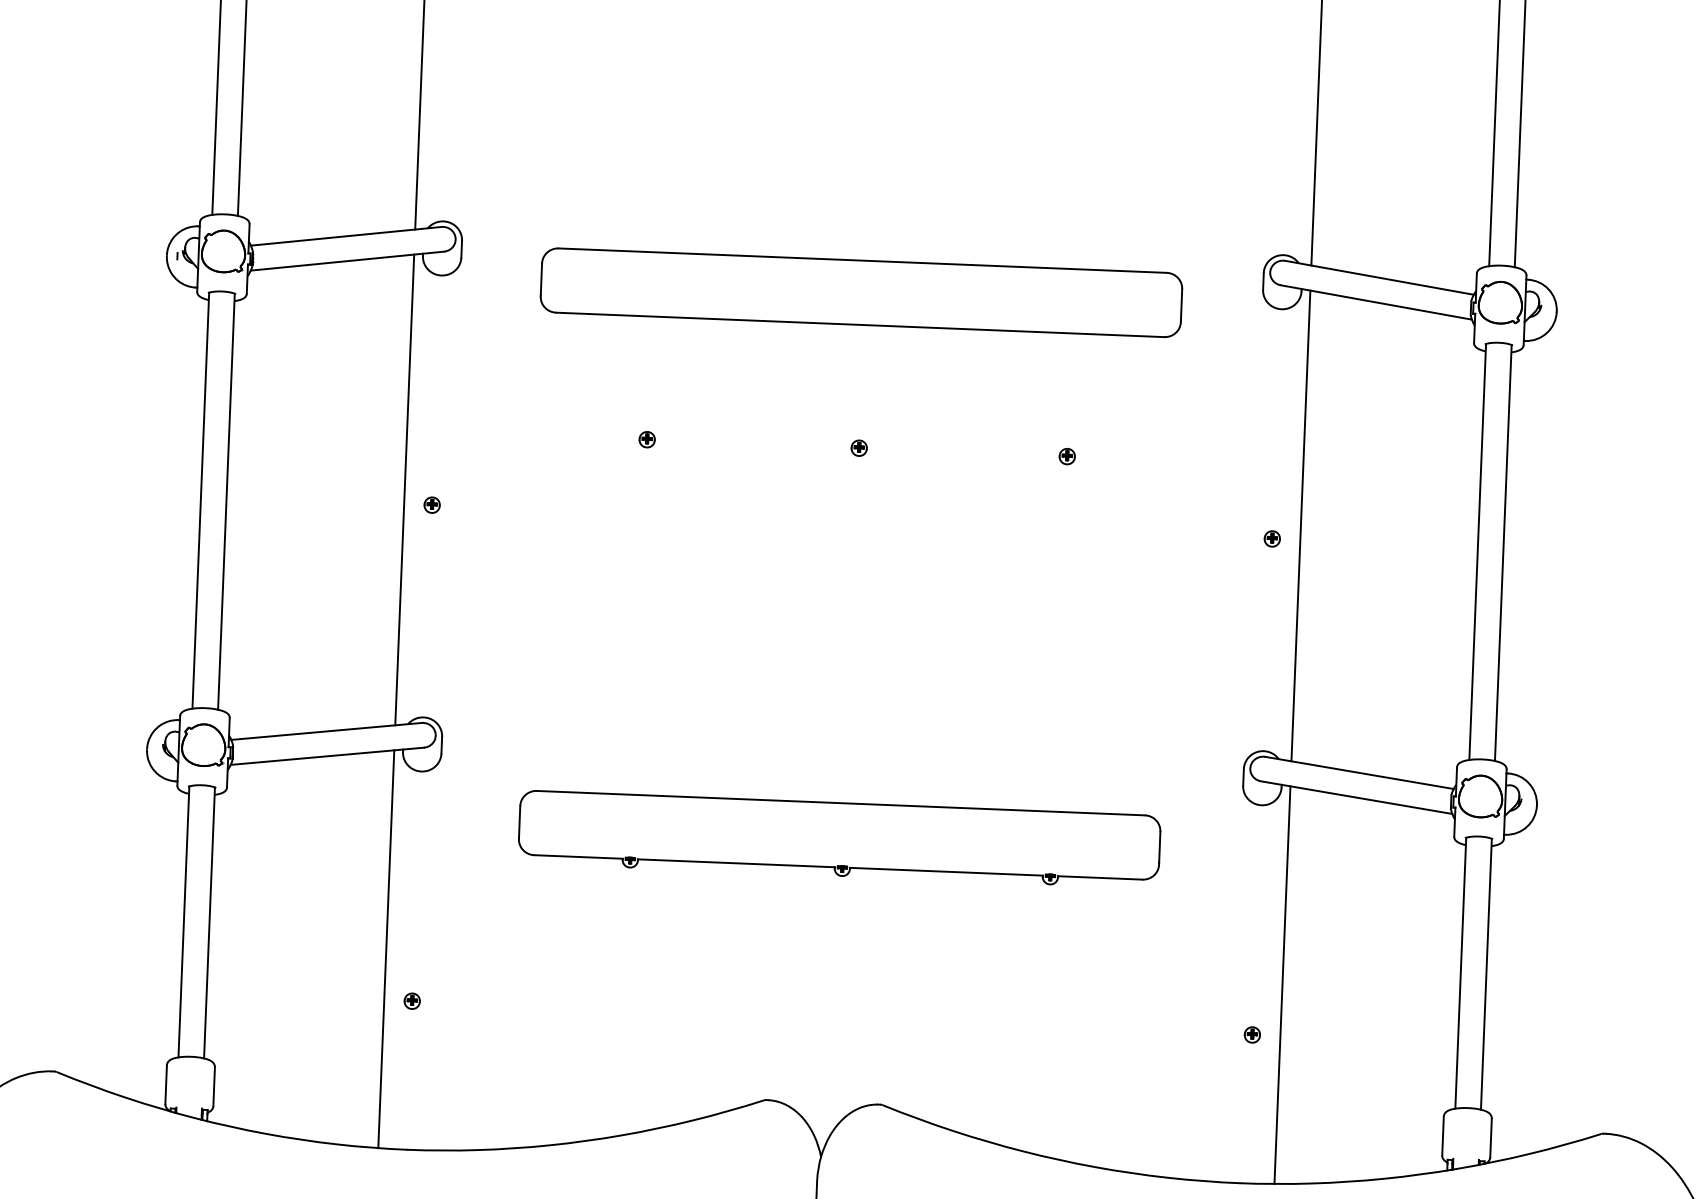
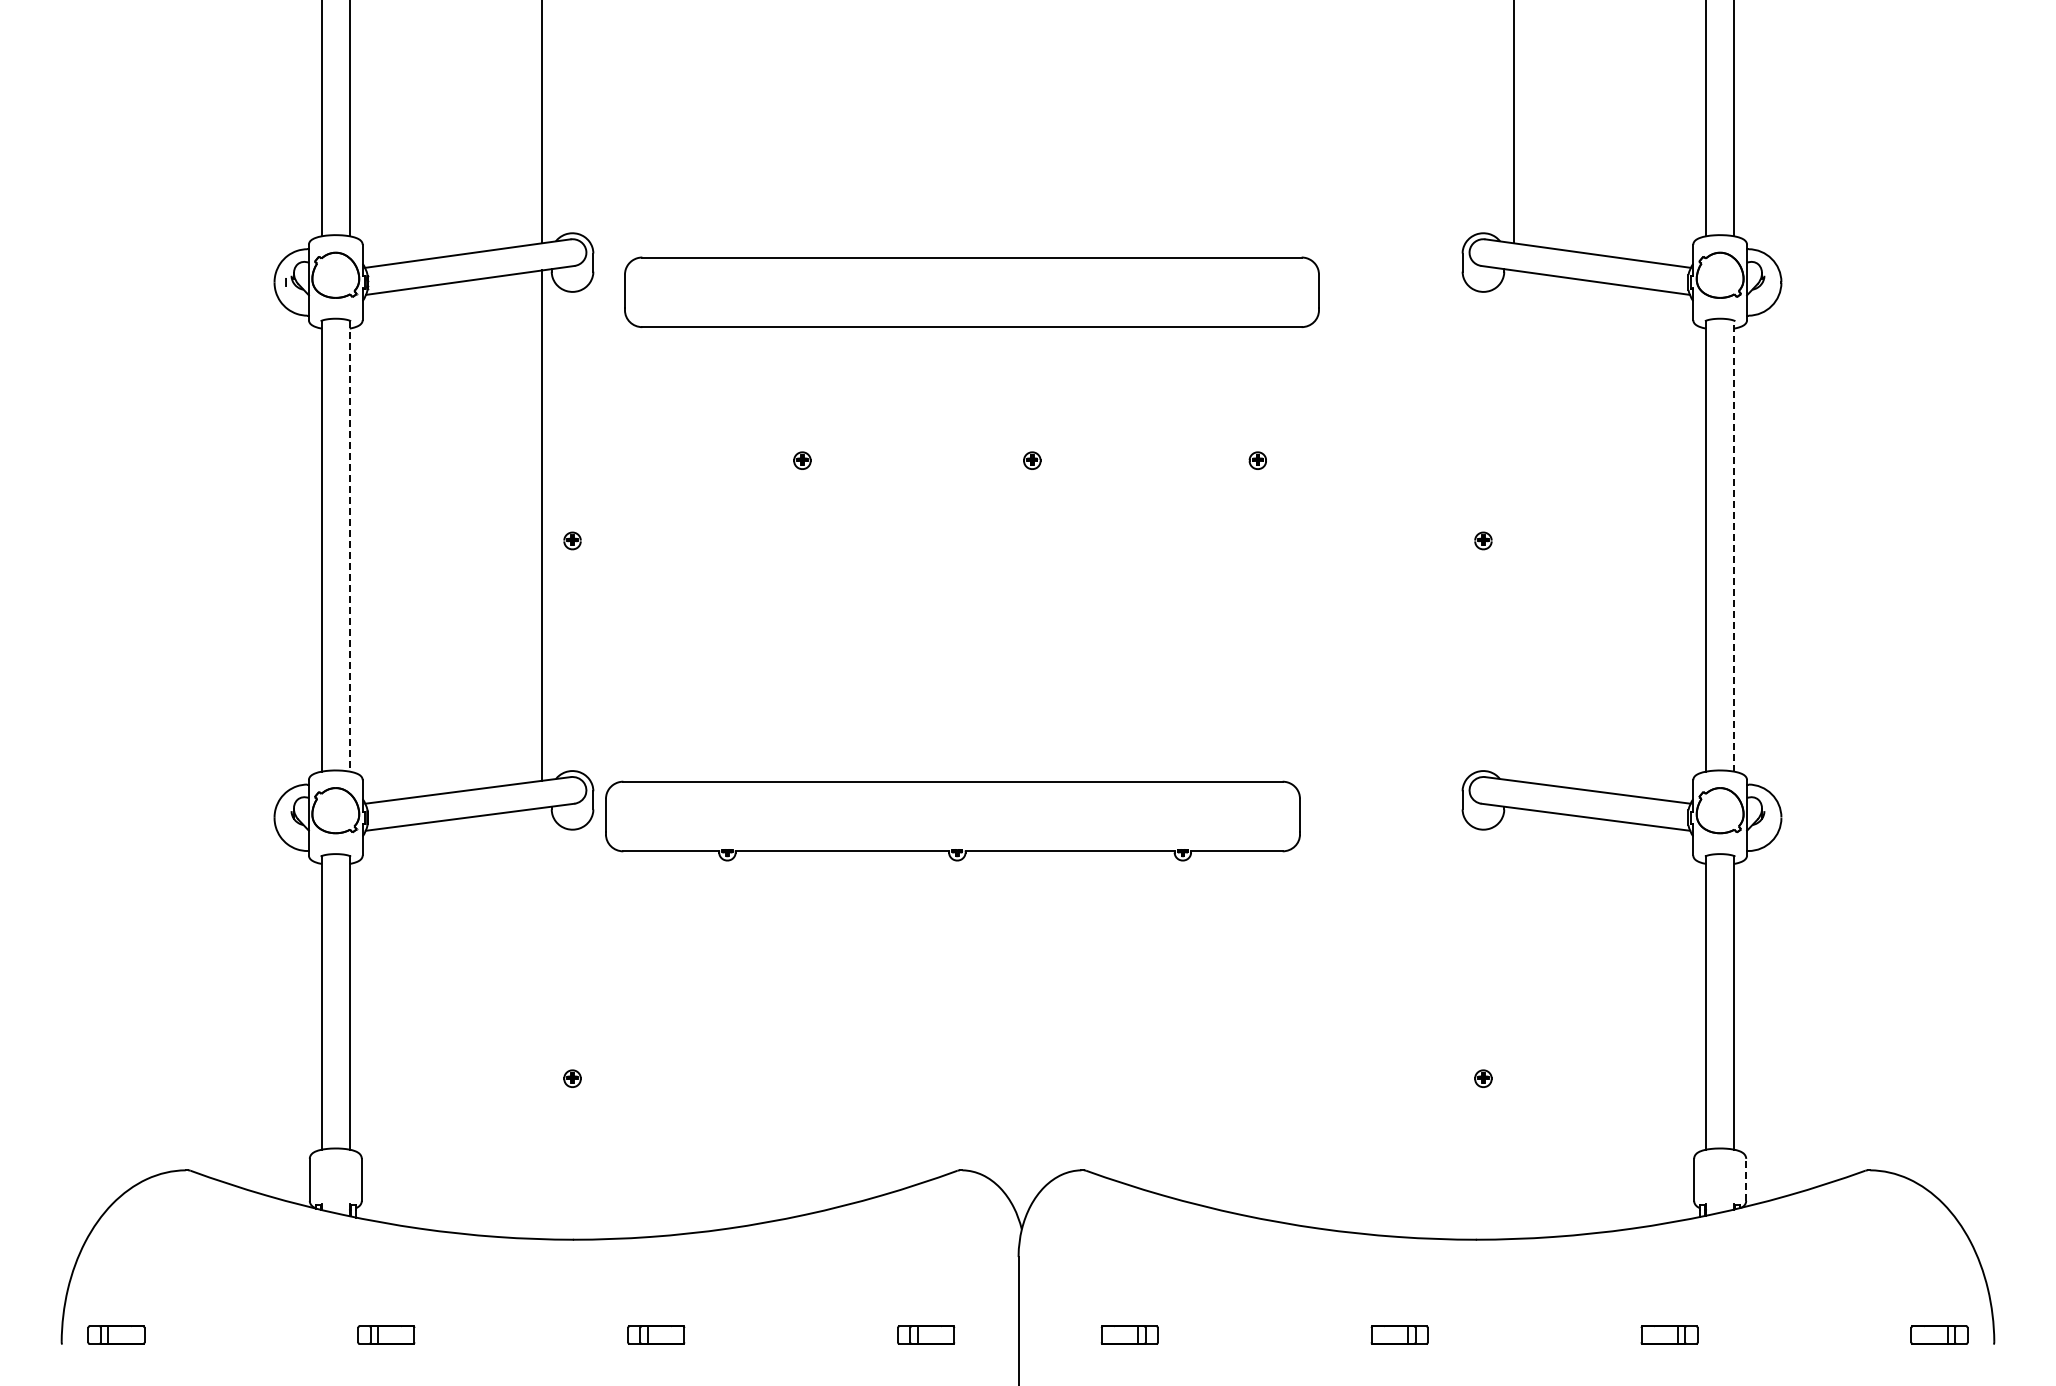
part: (861, 291) -> (971, 291), moved
line: (226, 502) -> (349, 546), solid -> dashed
line: (1300, 525) -> (1513, 525), removed
line: (1503, 552) -> (1734, 545), solid -> dashed
part: (839, 838) -> (952, 820), moved
line: (386, 949) -> (542, 1023), removed
line: (1282, 985) -> (1513, 1023), removed
line: (1491, 1137) -> (1746, 1179), solid -> dashed

